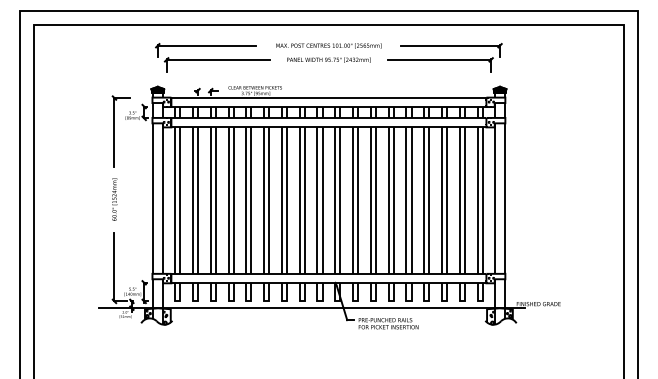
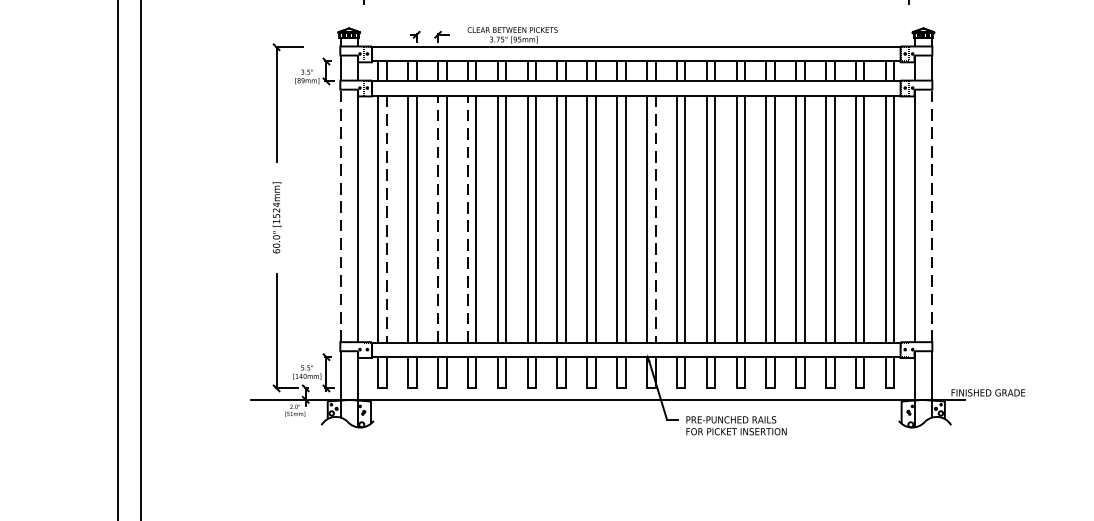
line: (152, 198) -> (340, 215), solid -> dashed
line: (505, 198) -> (932, 215), solid -> dashed
line: (180, 200) -> (387, 219), solid -> dashed
line: (210, 200) -> (437, 219), solid -> dashed
line: (228, 200) -> (467, 219), solid -> dashed
line: (340, 200) -> (655, 219), solid -> dashed

